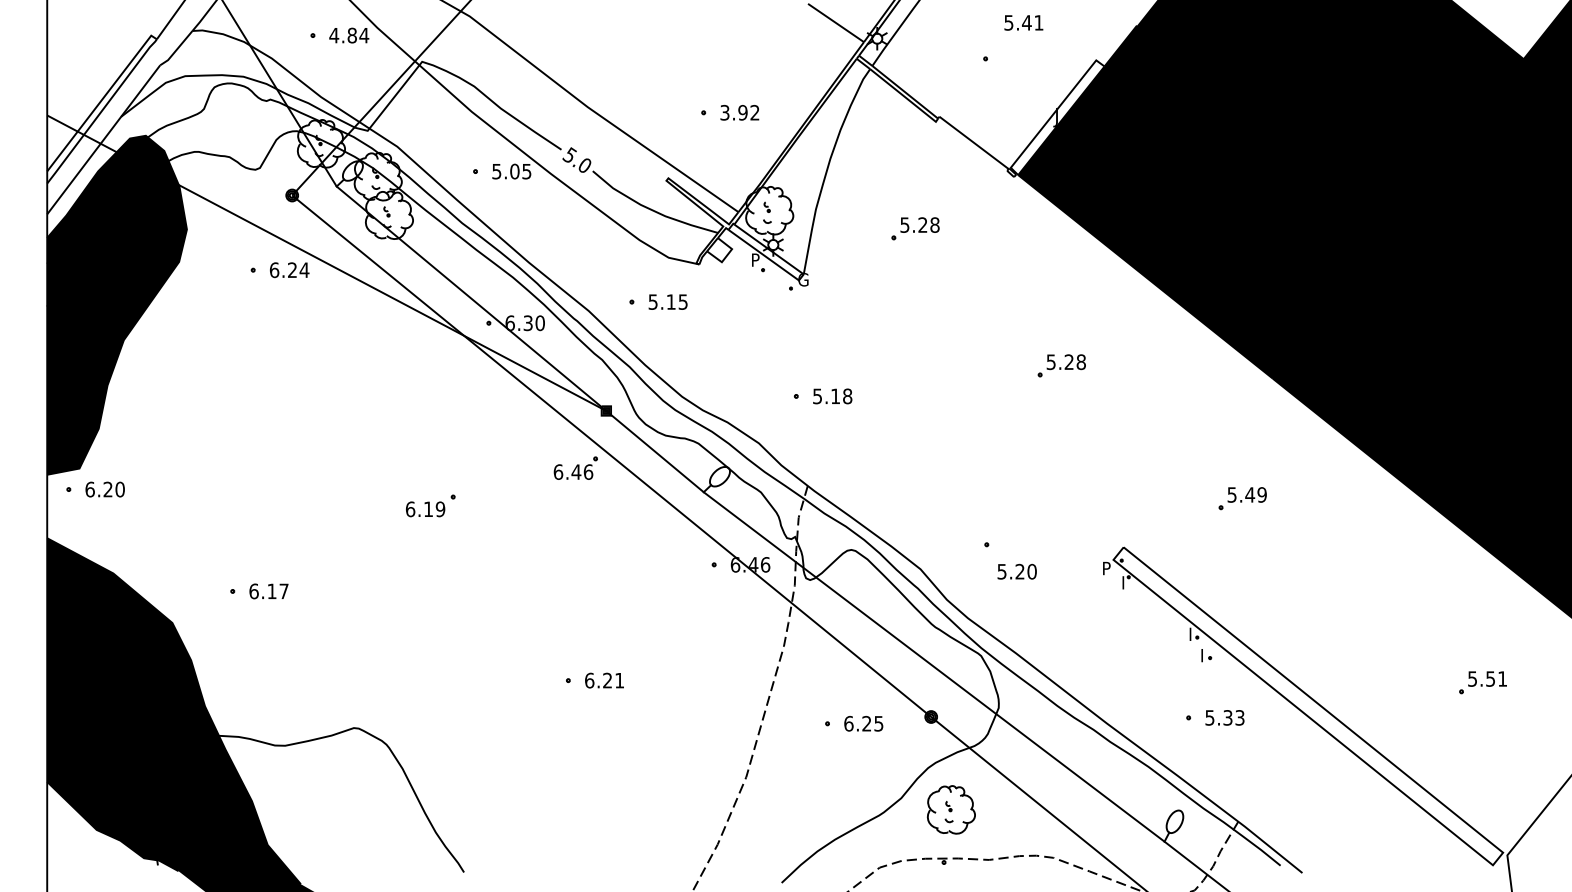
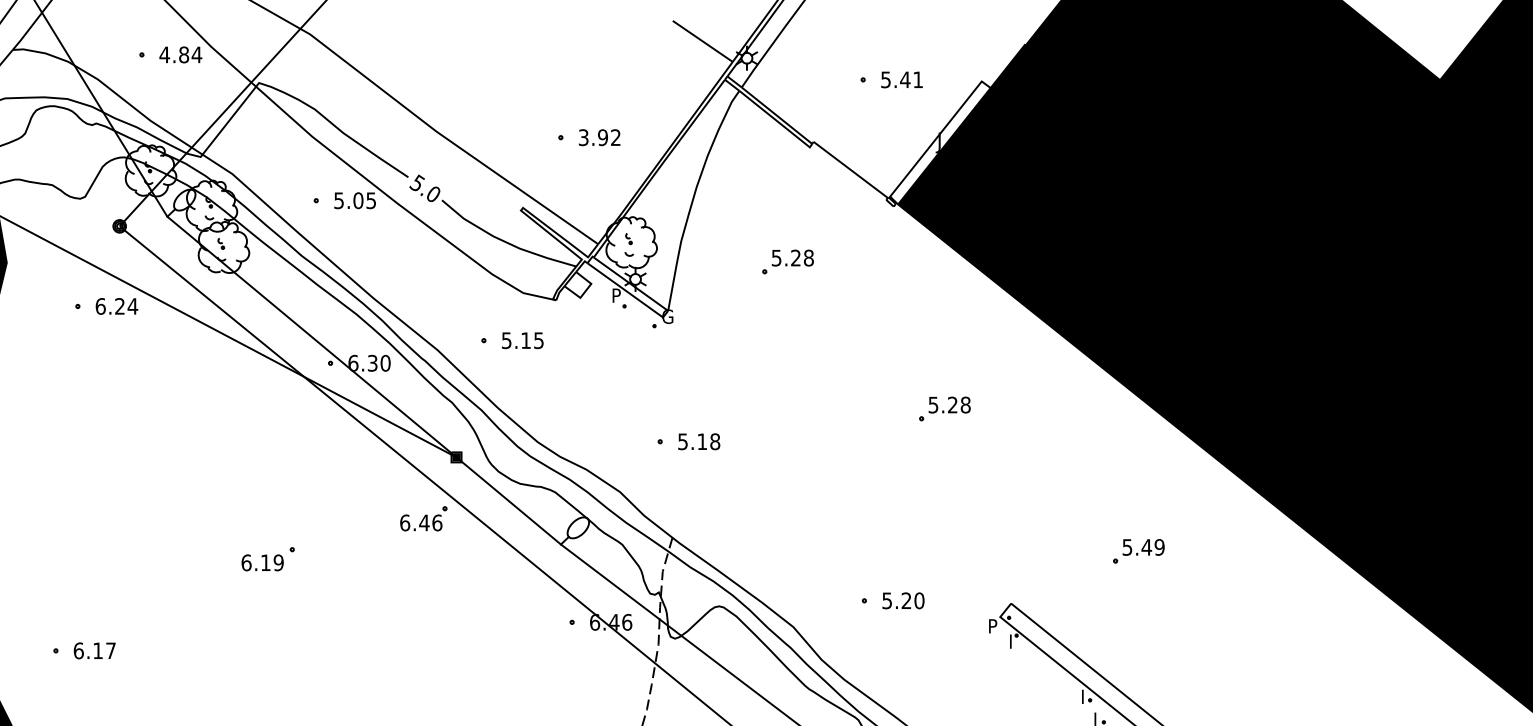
text: (1023, 22) -> (901, 79), moved
text: (1016, 571) -> (902, 600), moved

